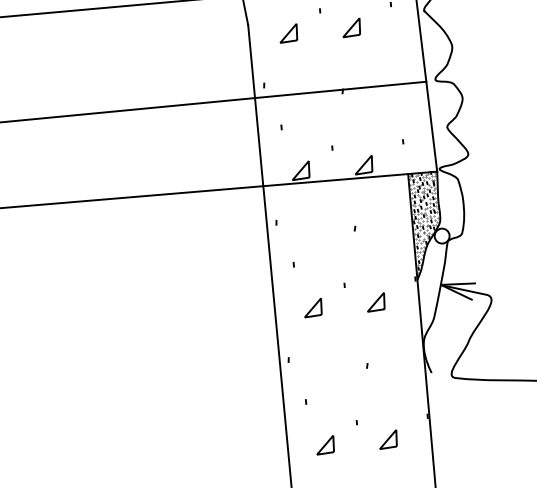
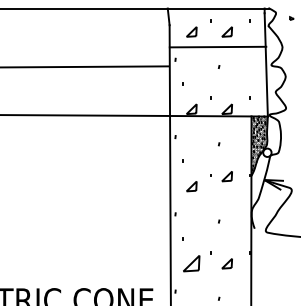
line: (339, 88) -> (217, 46), moved
part: (374, 302) -> (226, 176), moved
part: (324, 444) -> (191, 263), size x1.6

